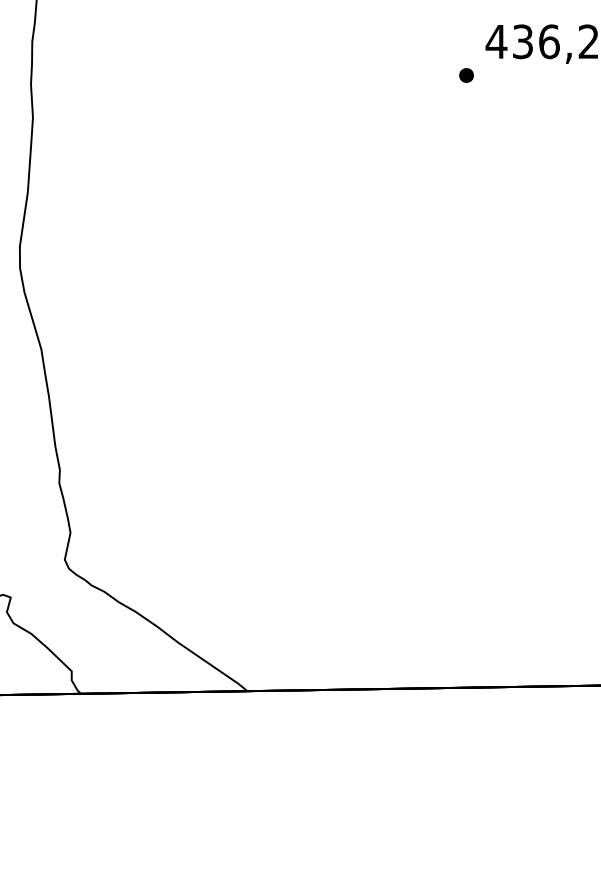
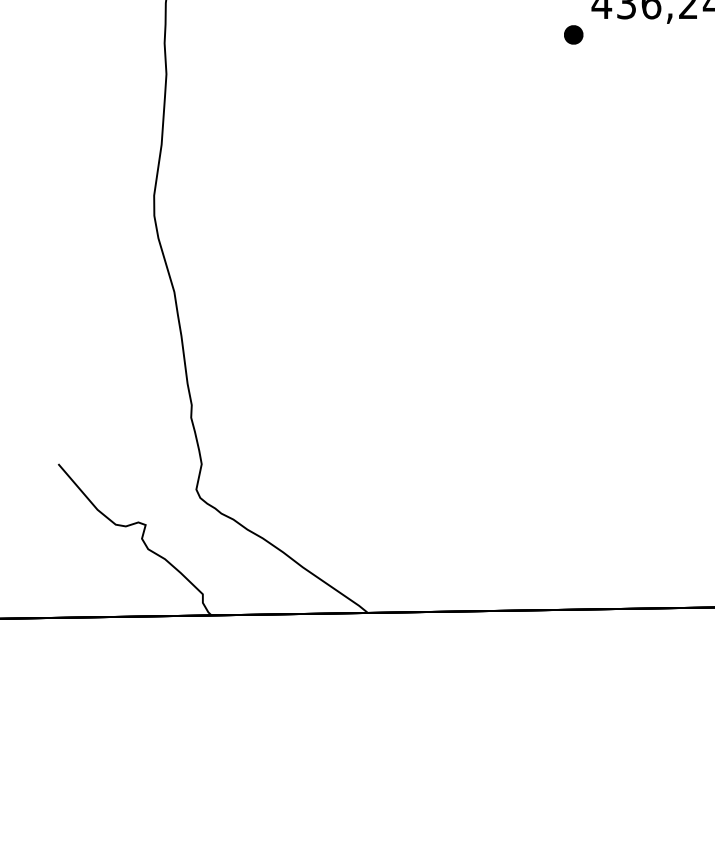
part: (466, 75) -> (573, 34), size x1.4

